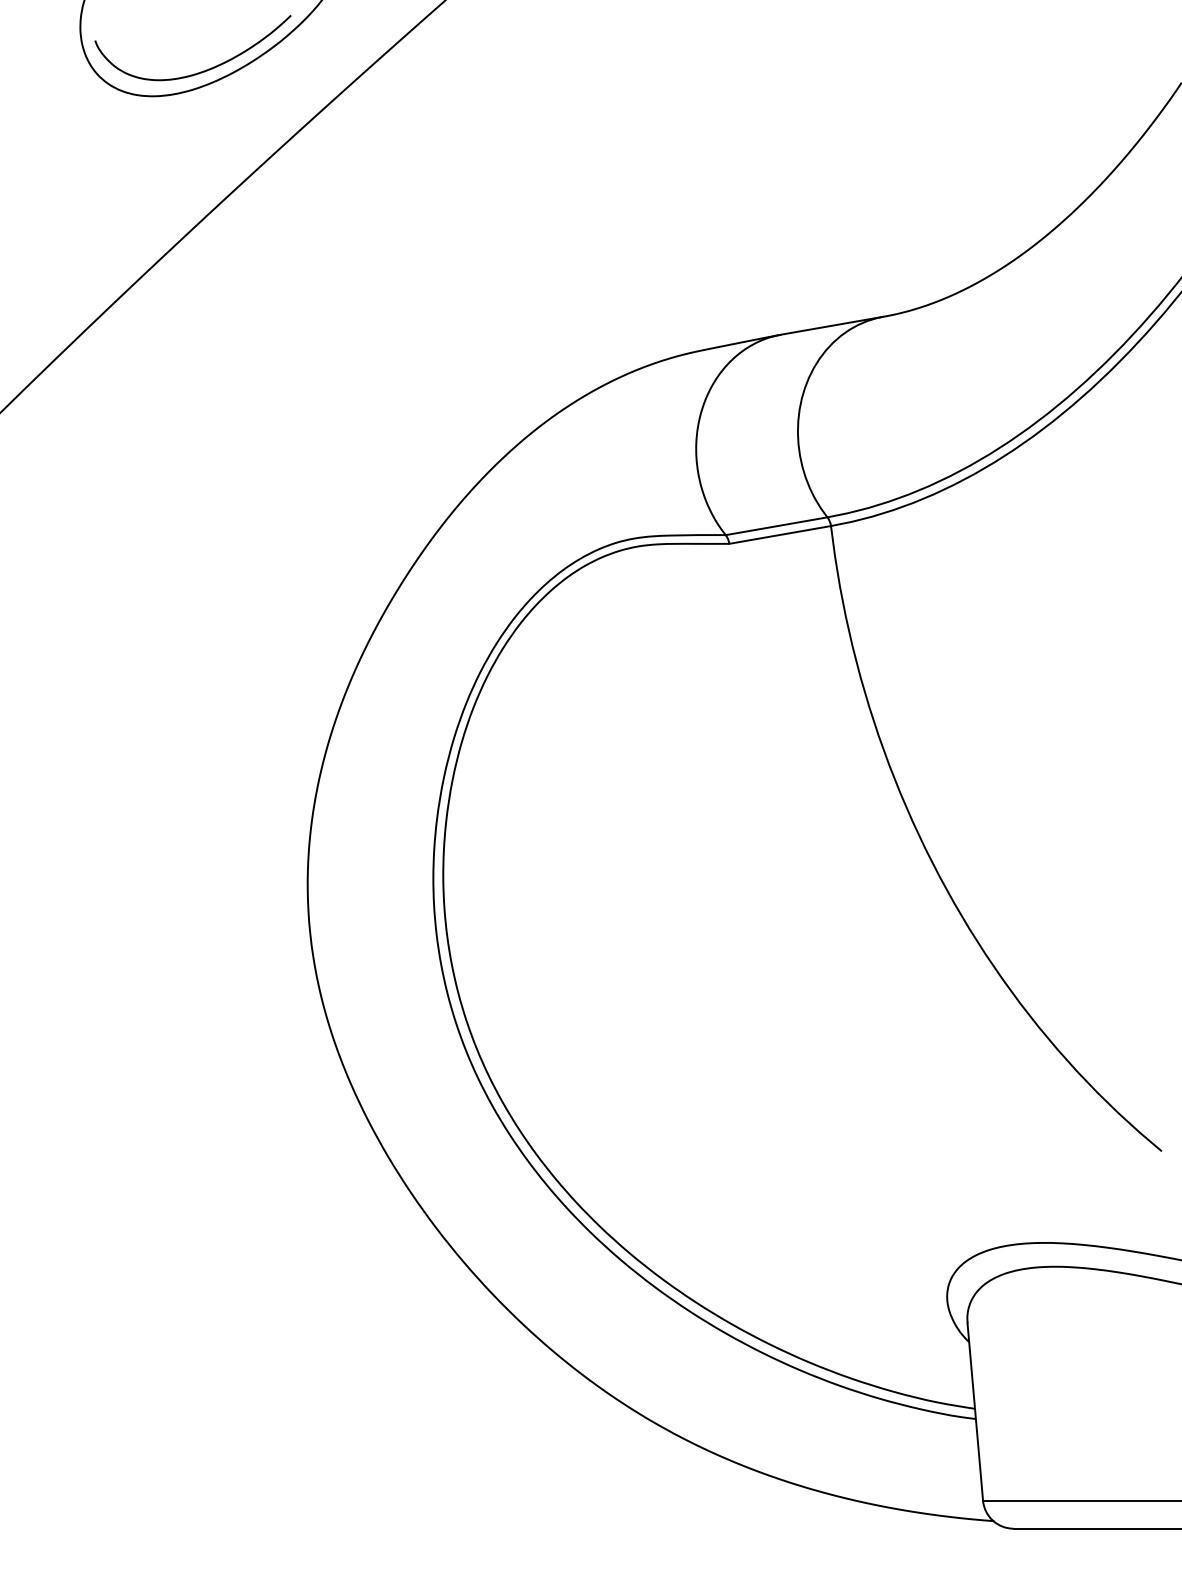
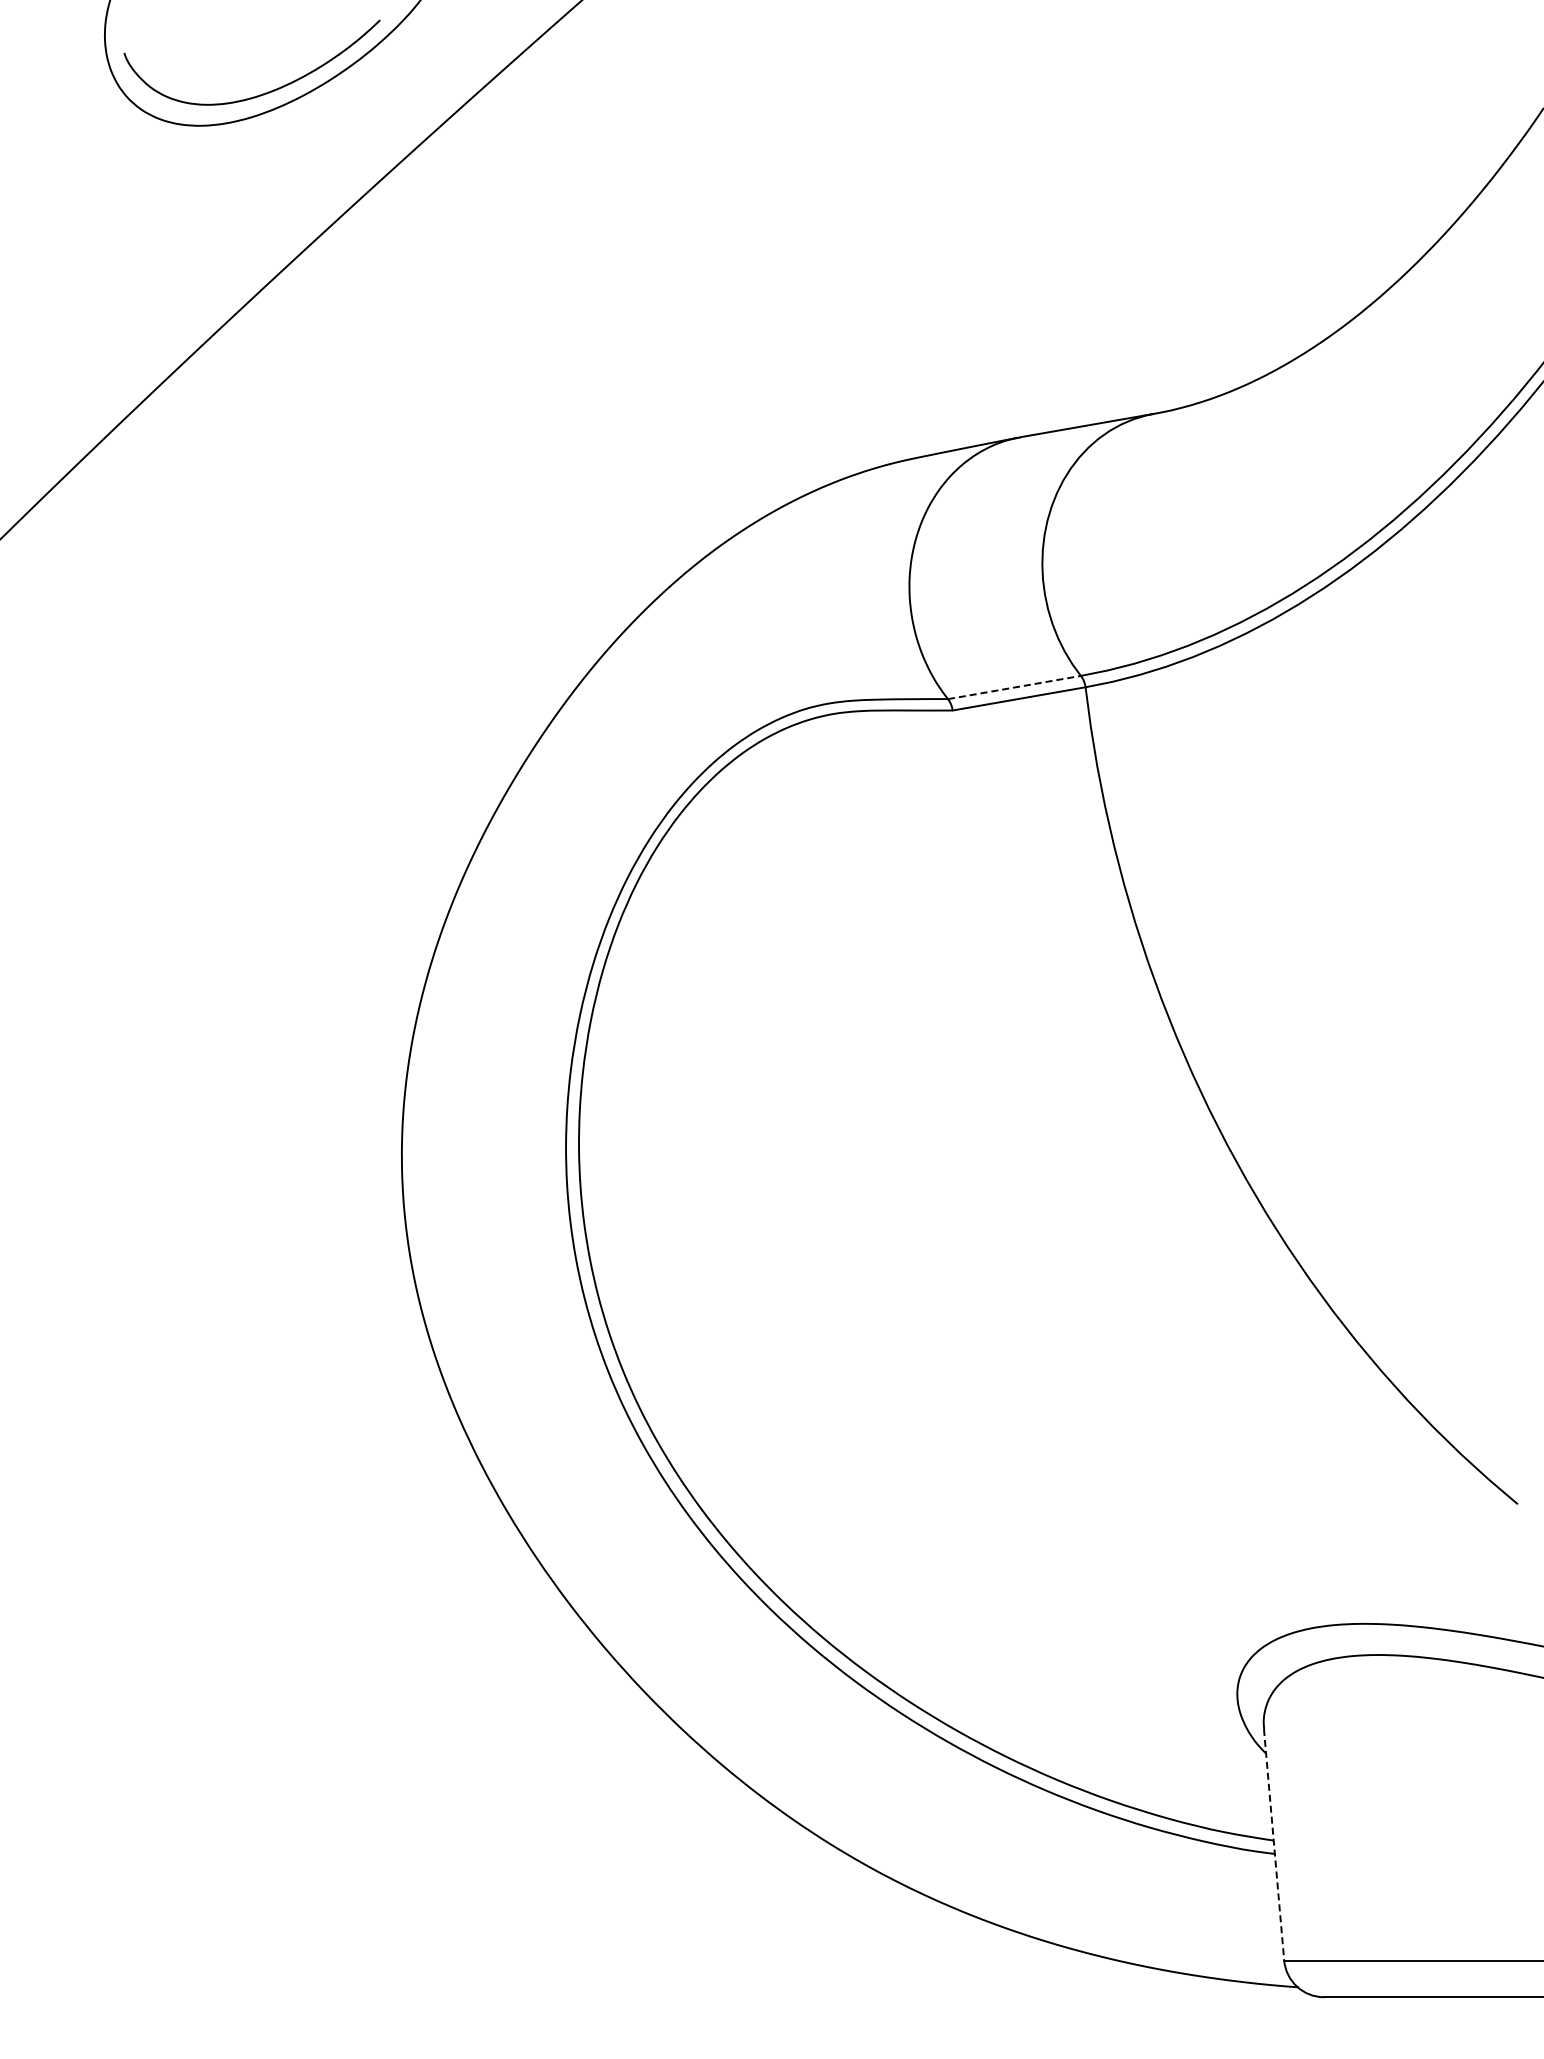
line: (776, 526) -> (1014, 687), solid -> dashed
line: (975, 1412) -> (1274, 1845), solid -> dashed

